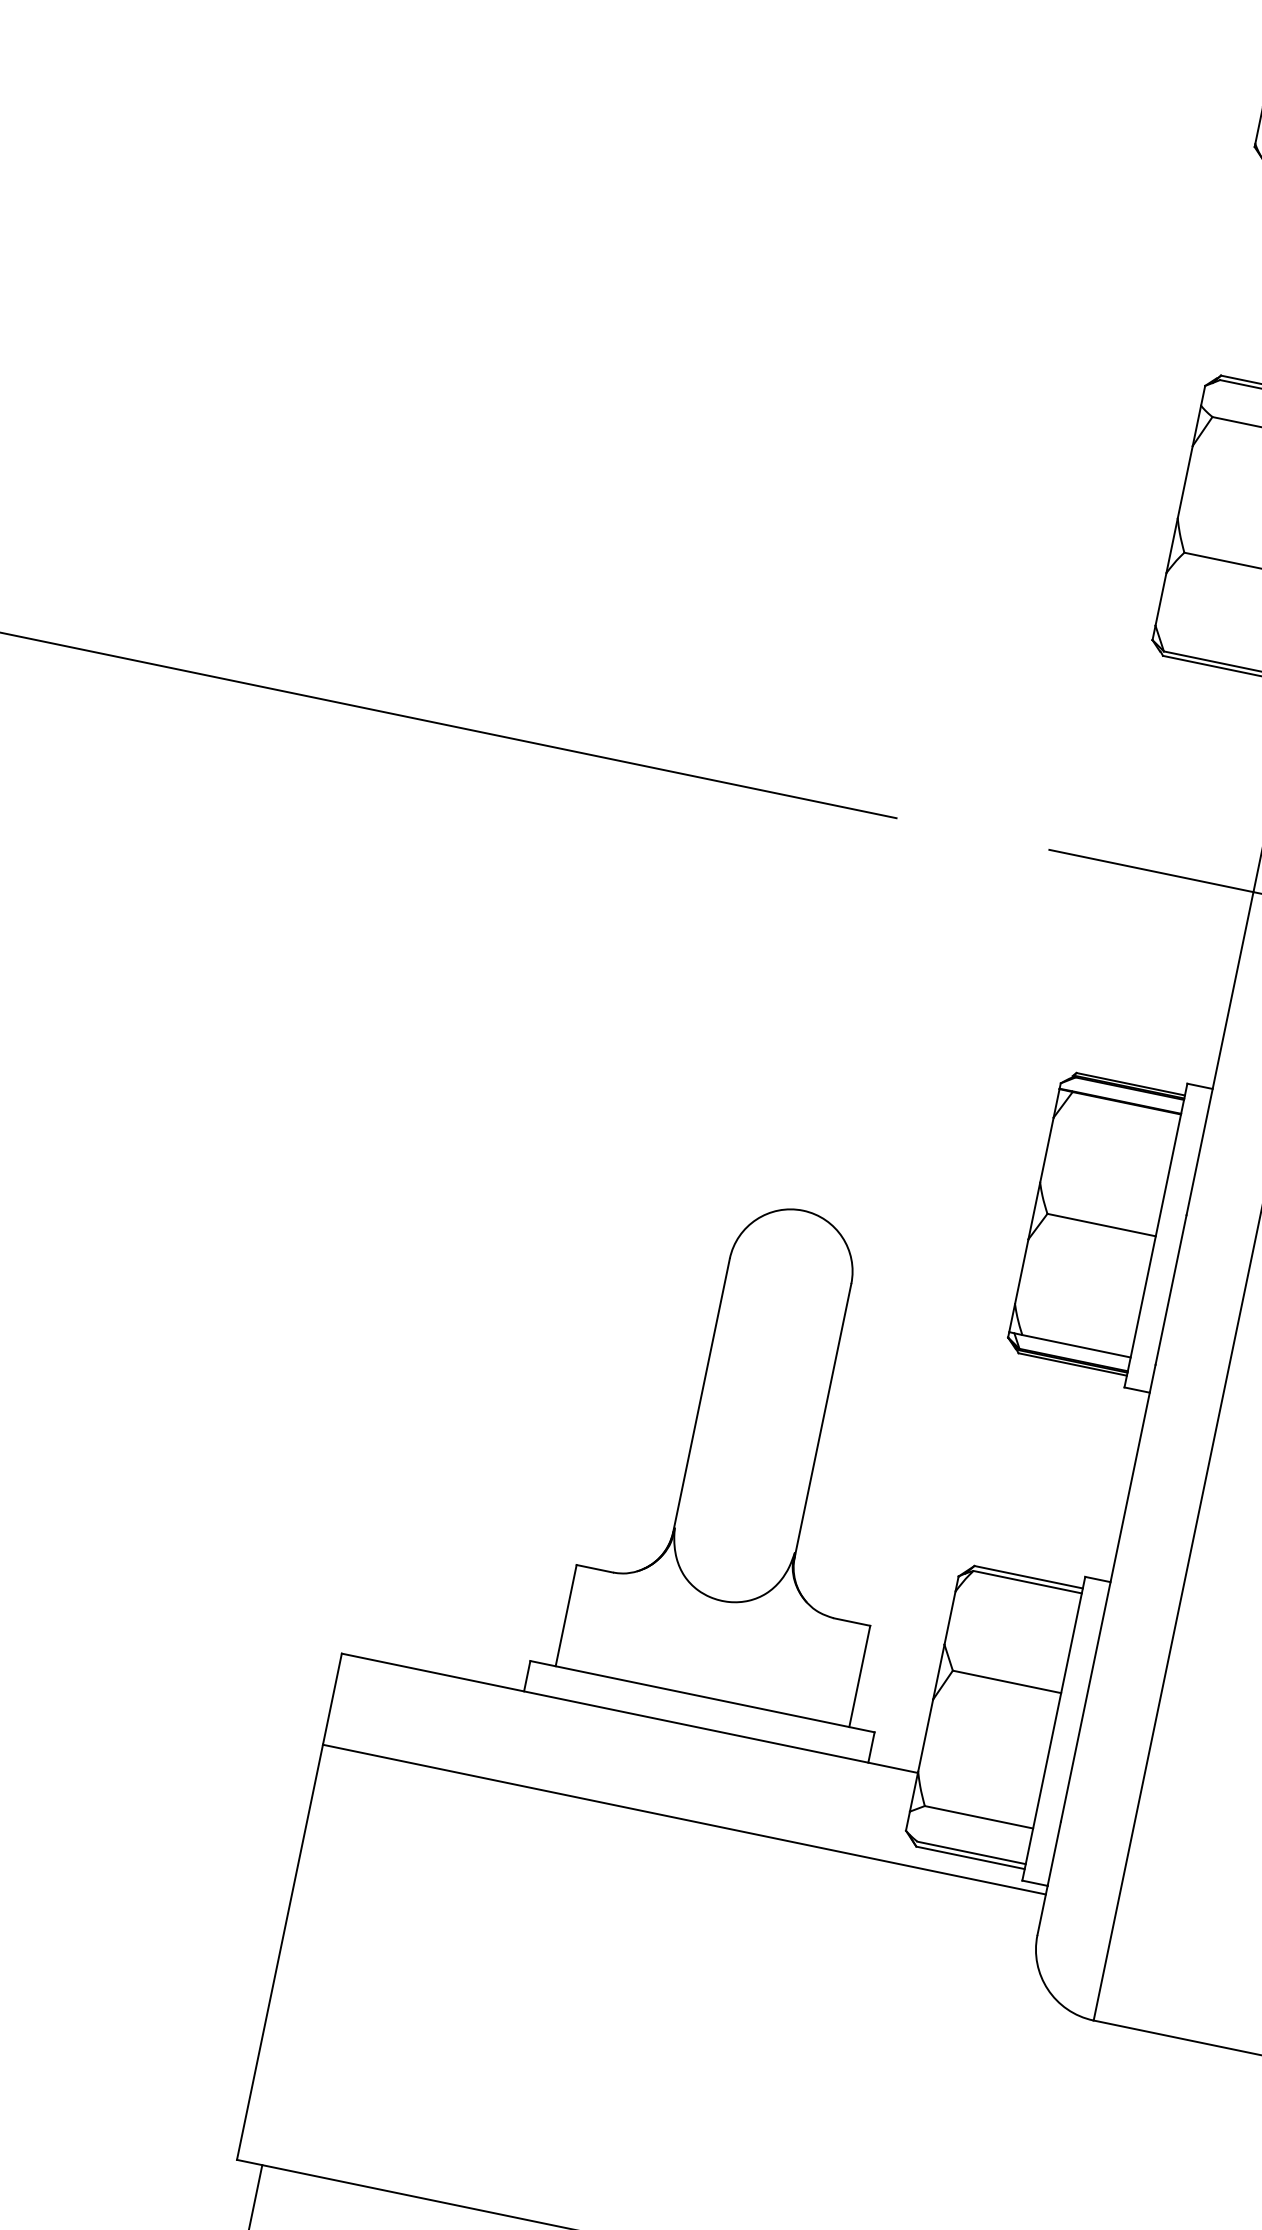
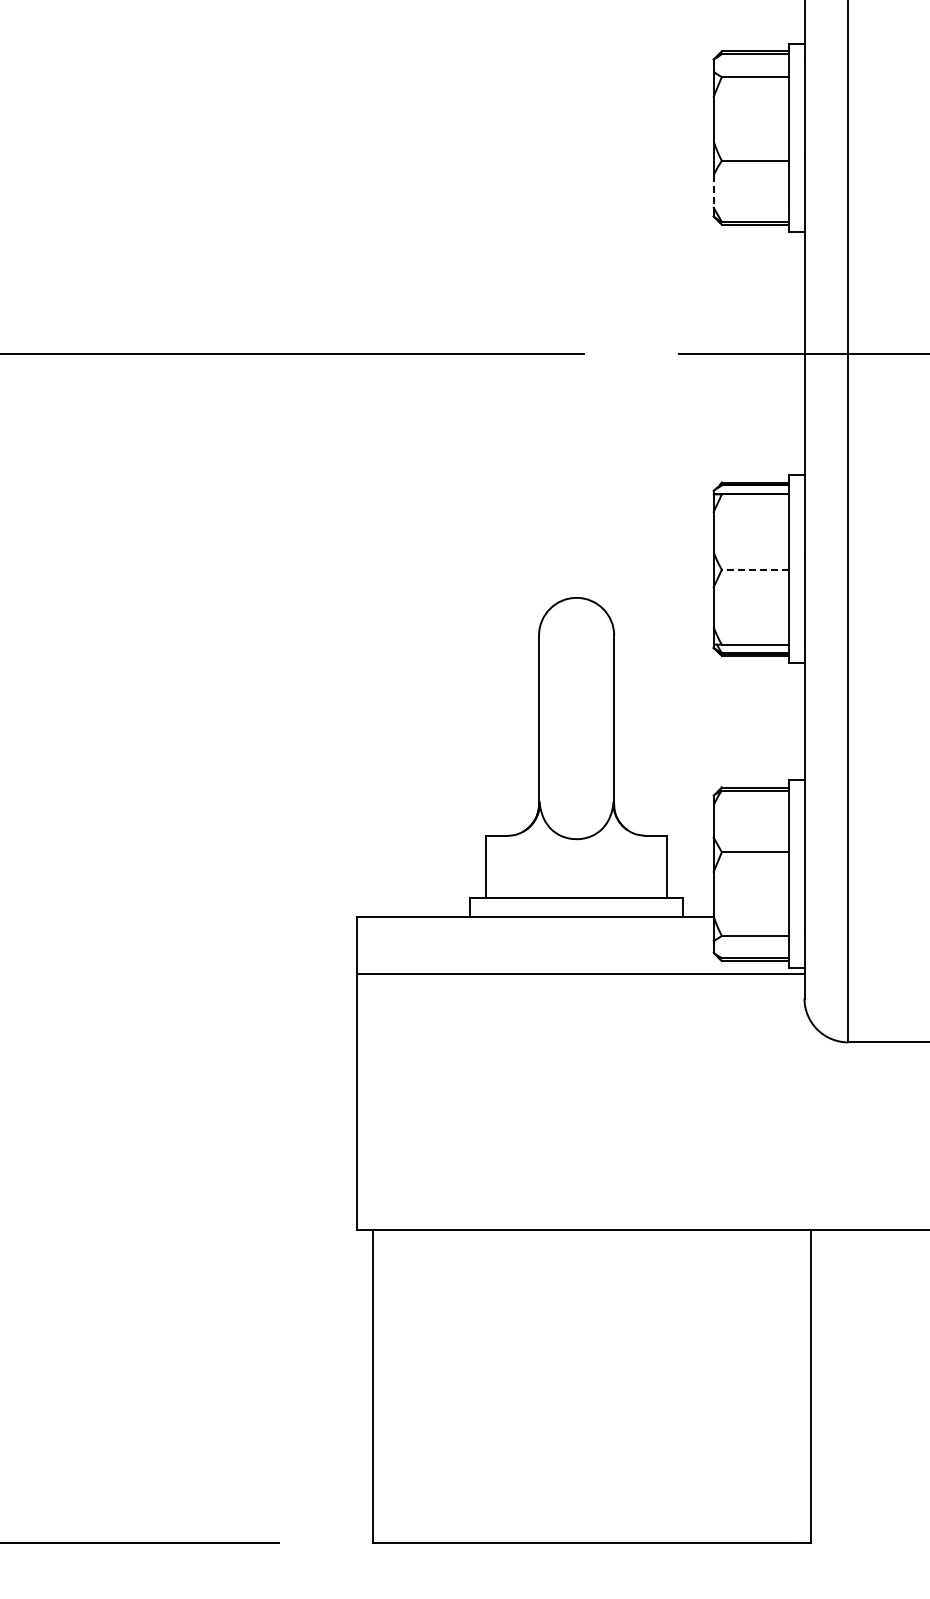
line: (1160, 599) -> (713, 191), solid -> dashed
line: (1100, 1224) -> (754, 569), solid -> dashed

